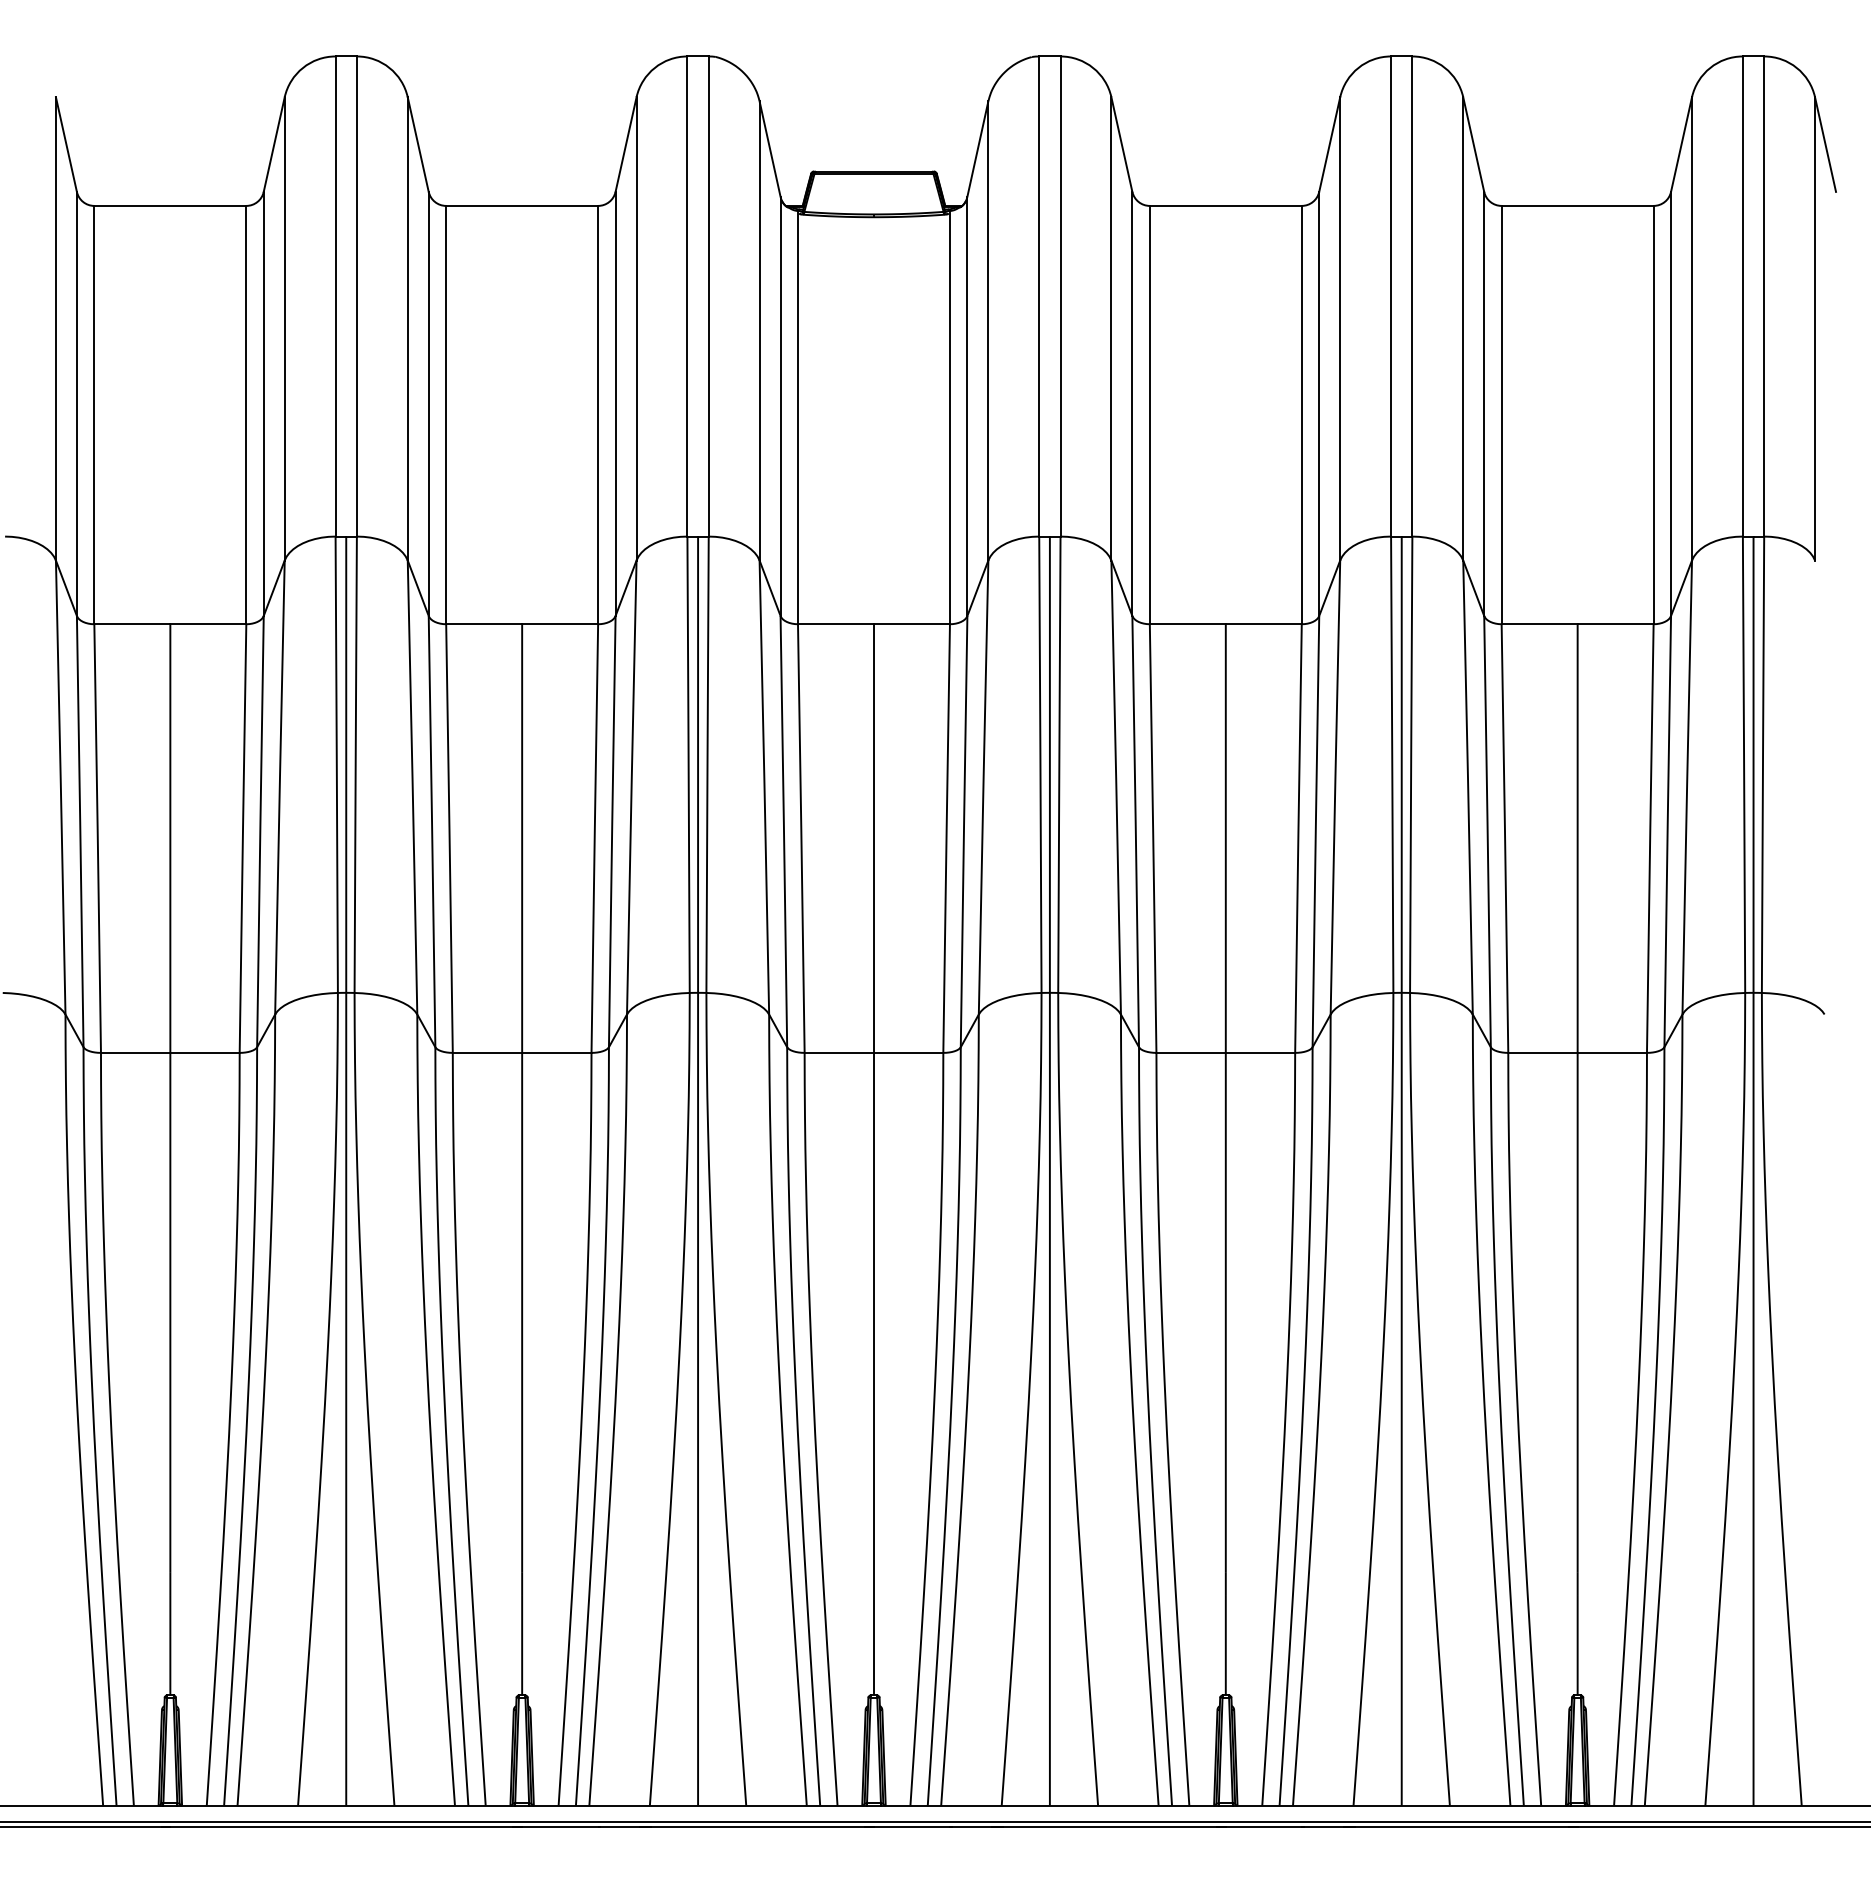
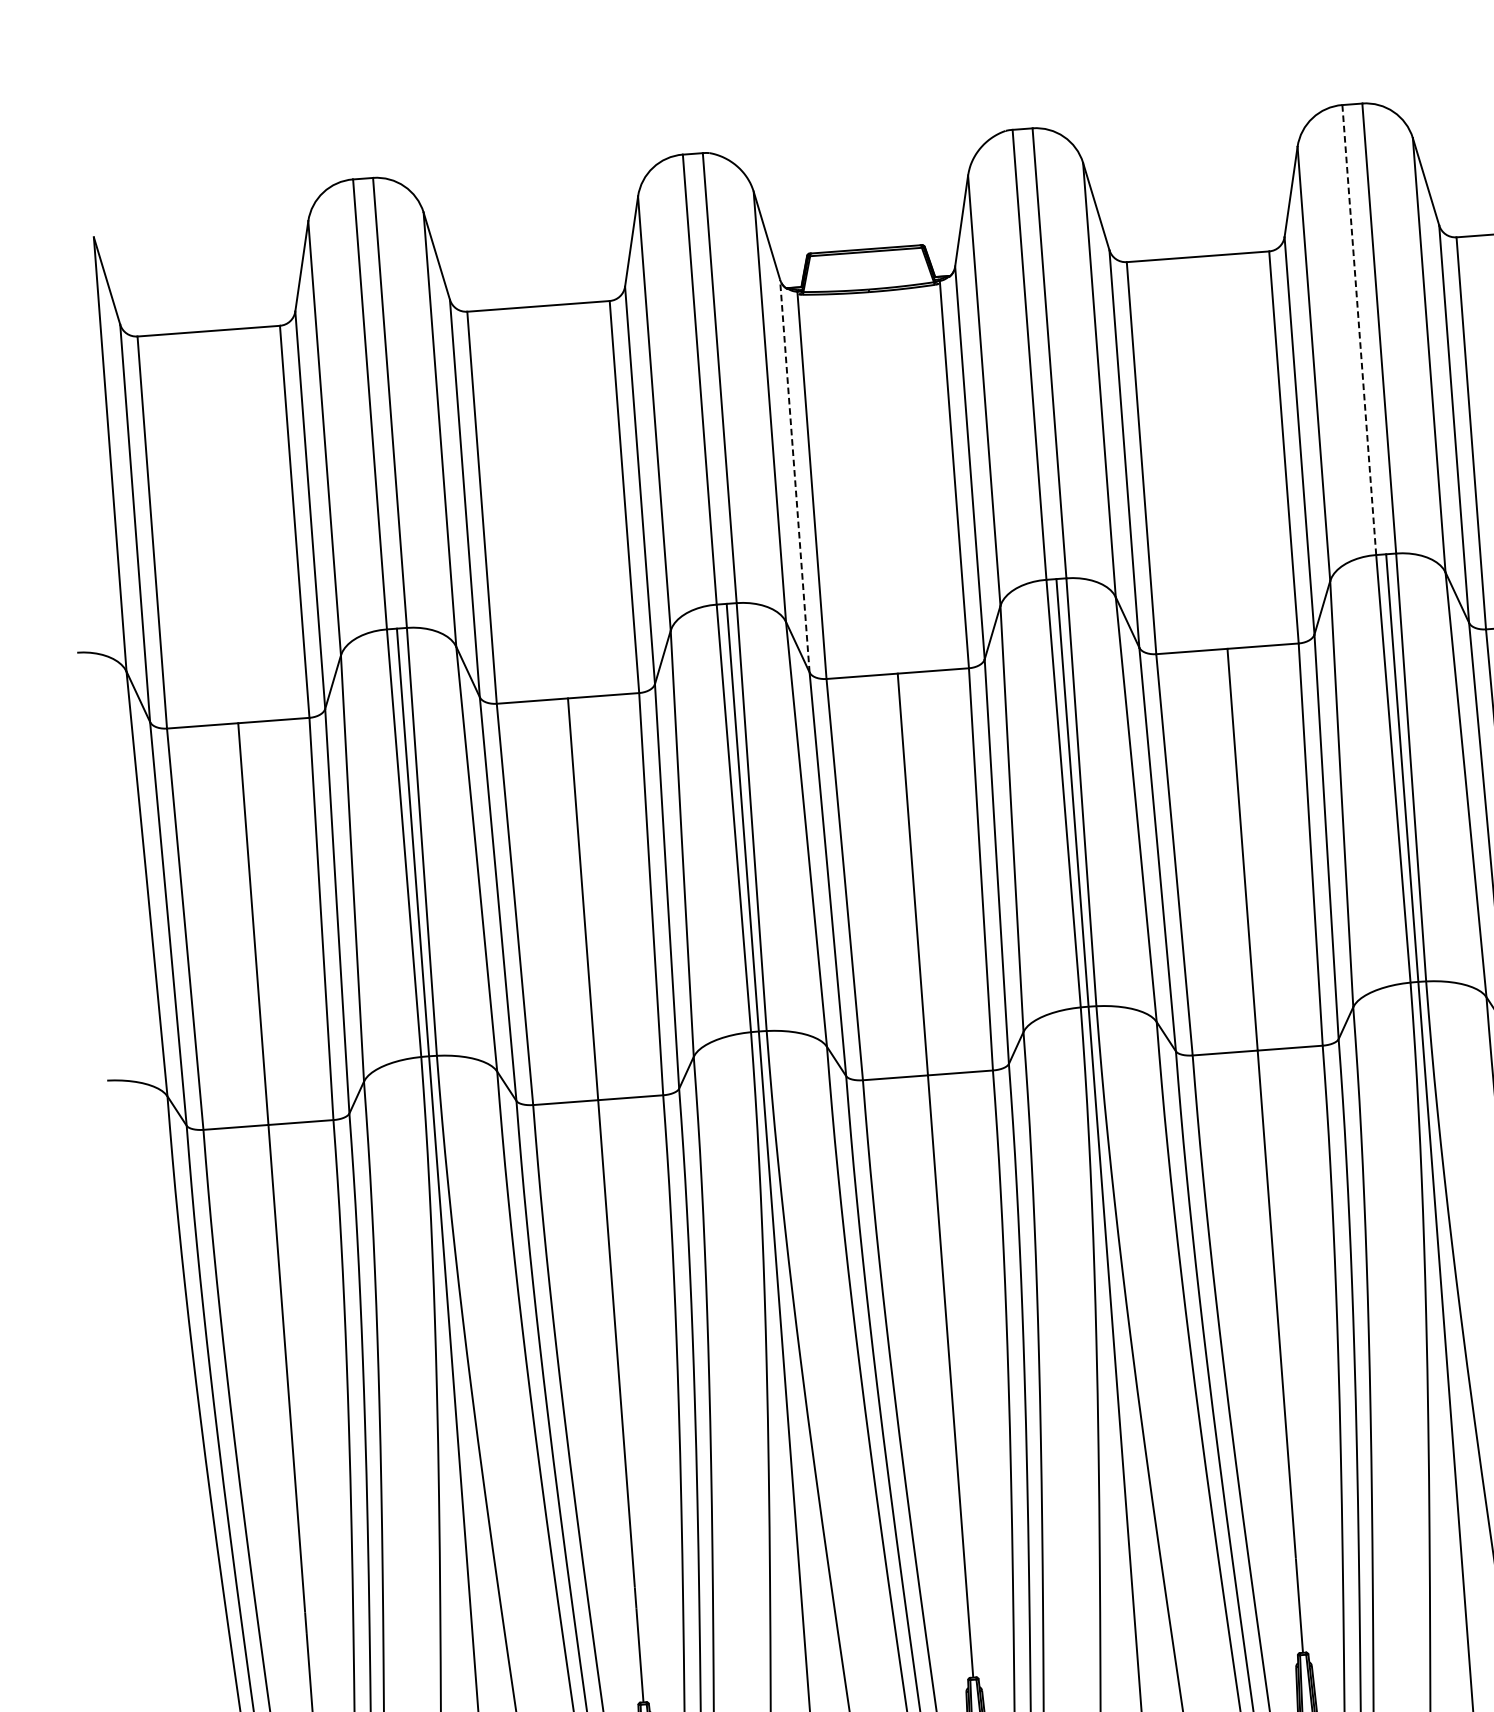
line: (1391, 296) -> (1359, 329), solid -> dashed
line: (780, 406) -> (794, 476), solid -> dashed

